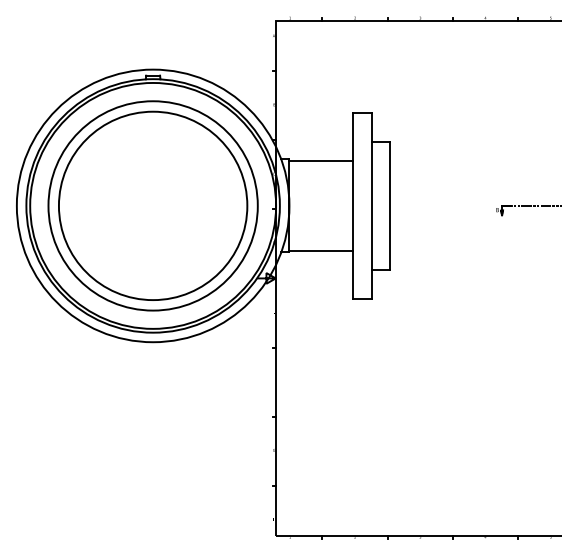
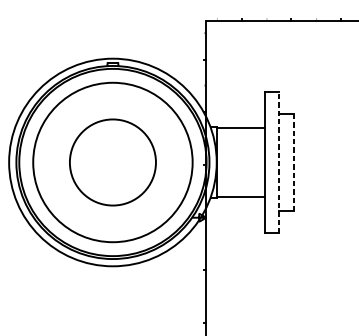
circle: (152, 205) -> (112, 162), size x0.6
line: (371, 205) -> (279, 162), solid -> dashed
line: (390, 205) -> (293, 162), solid -> dashed

